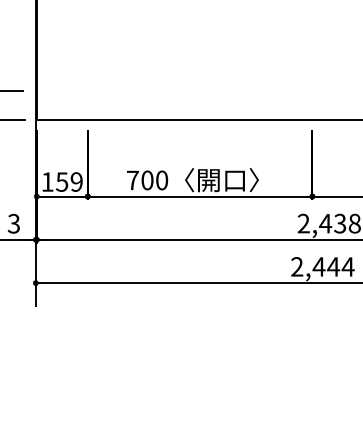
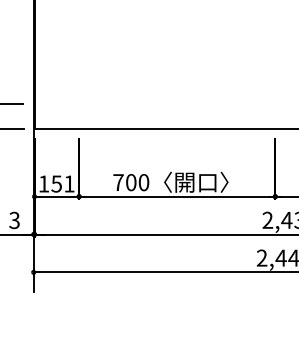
text: (76, 181) -> (69, 183), 159 -> 151

